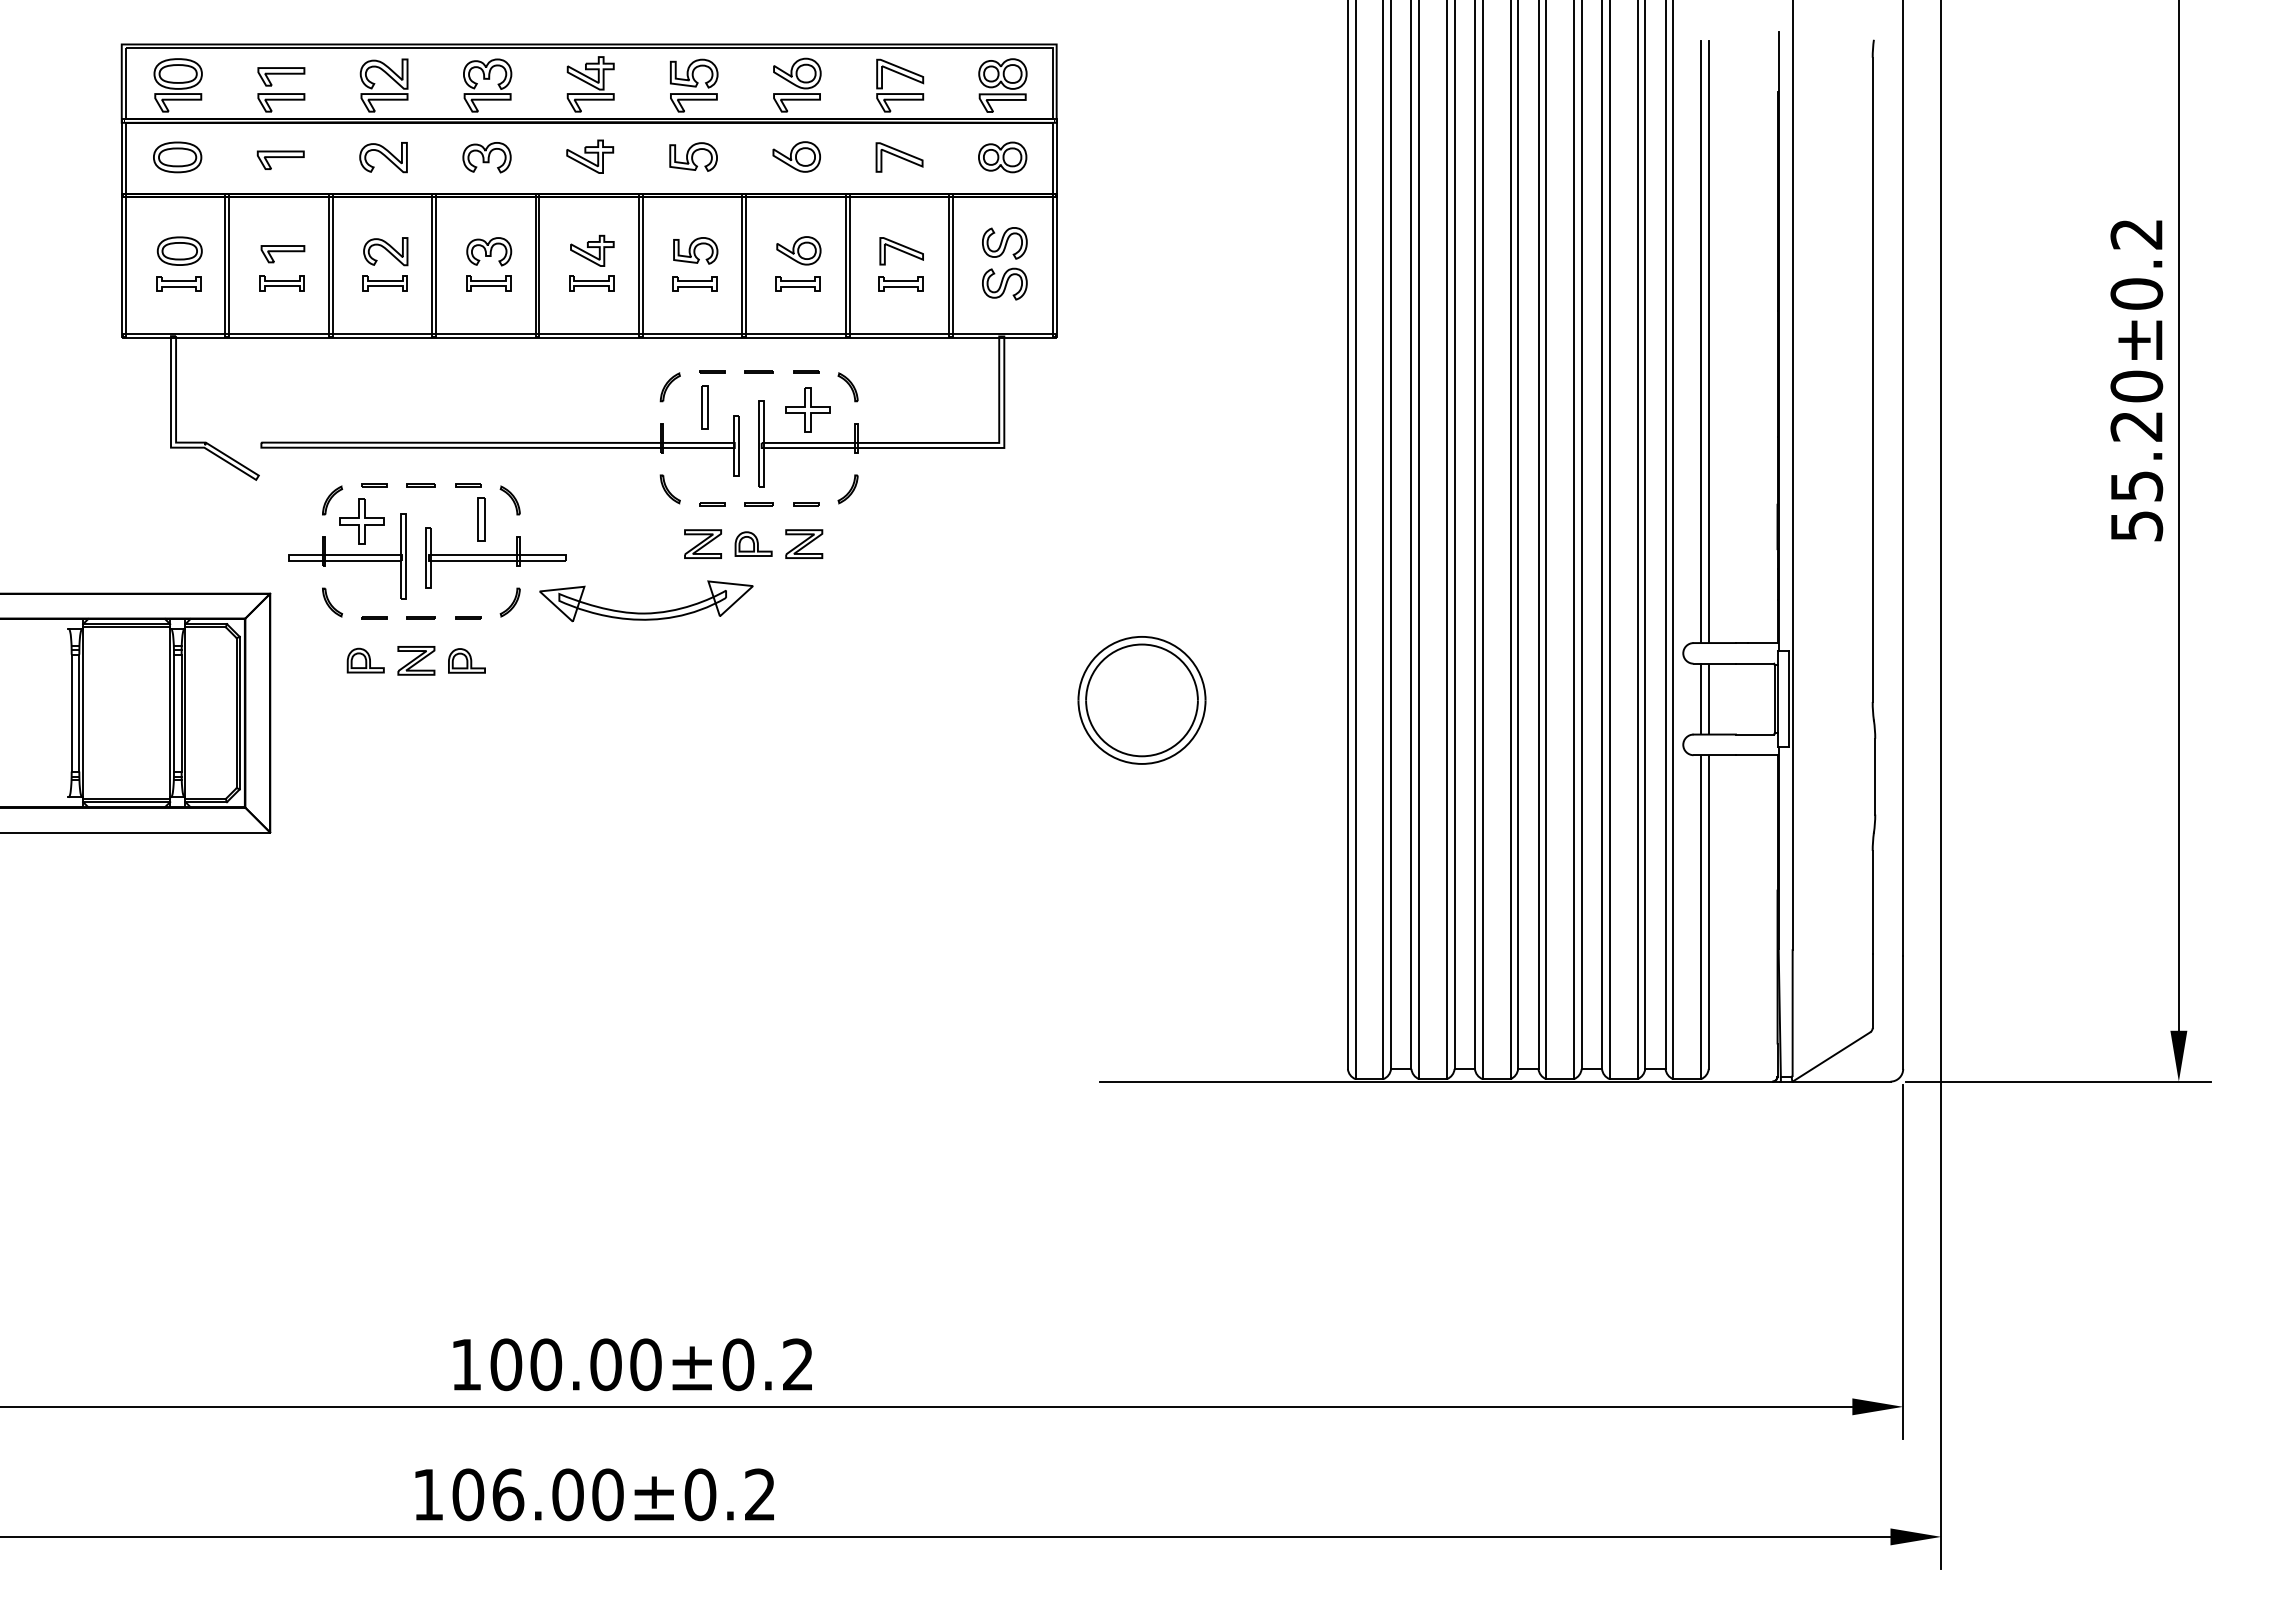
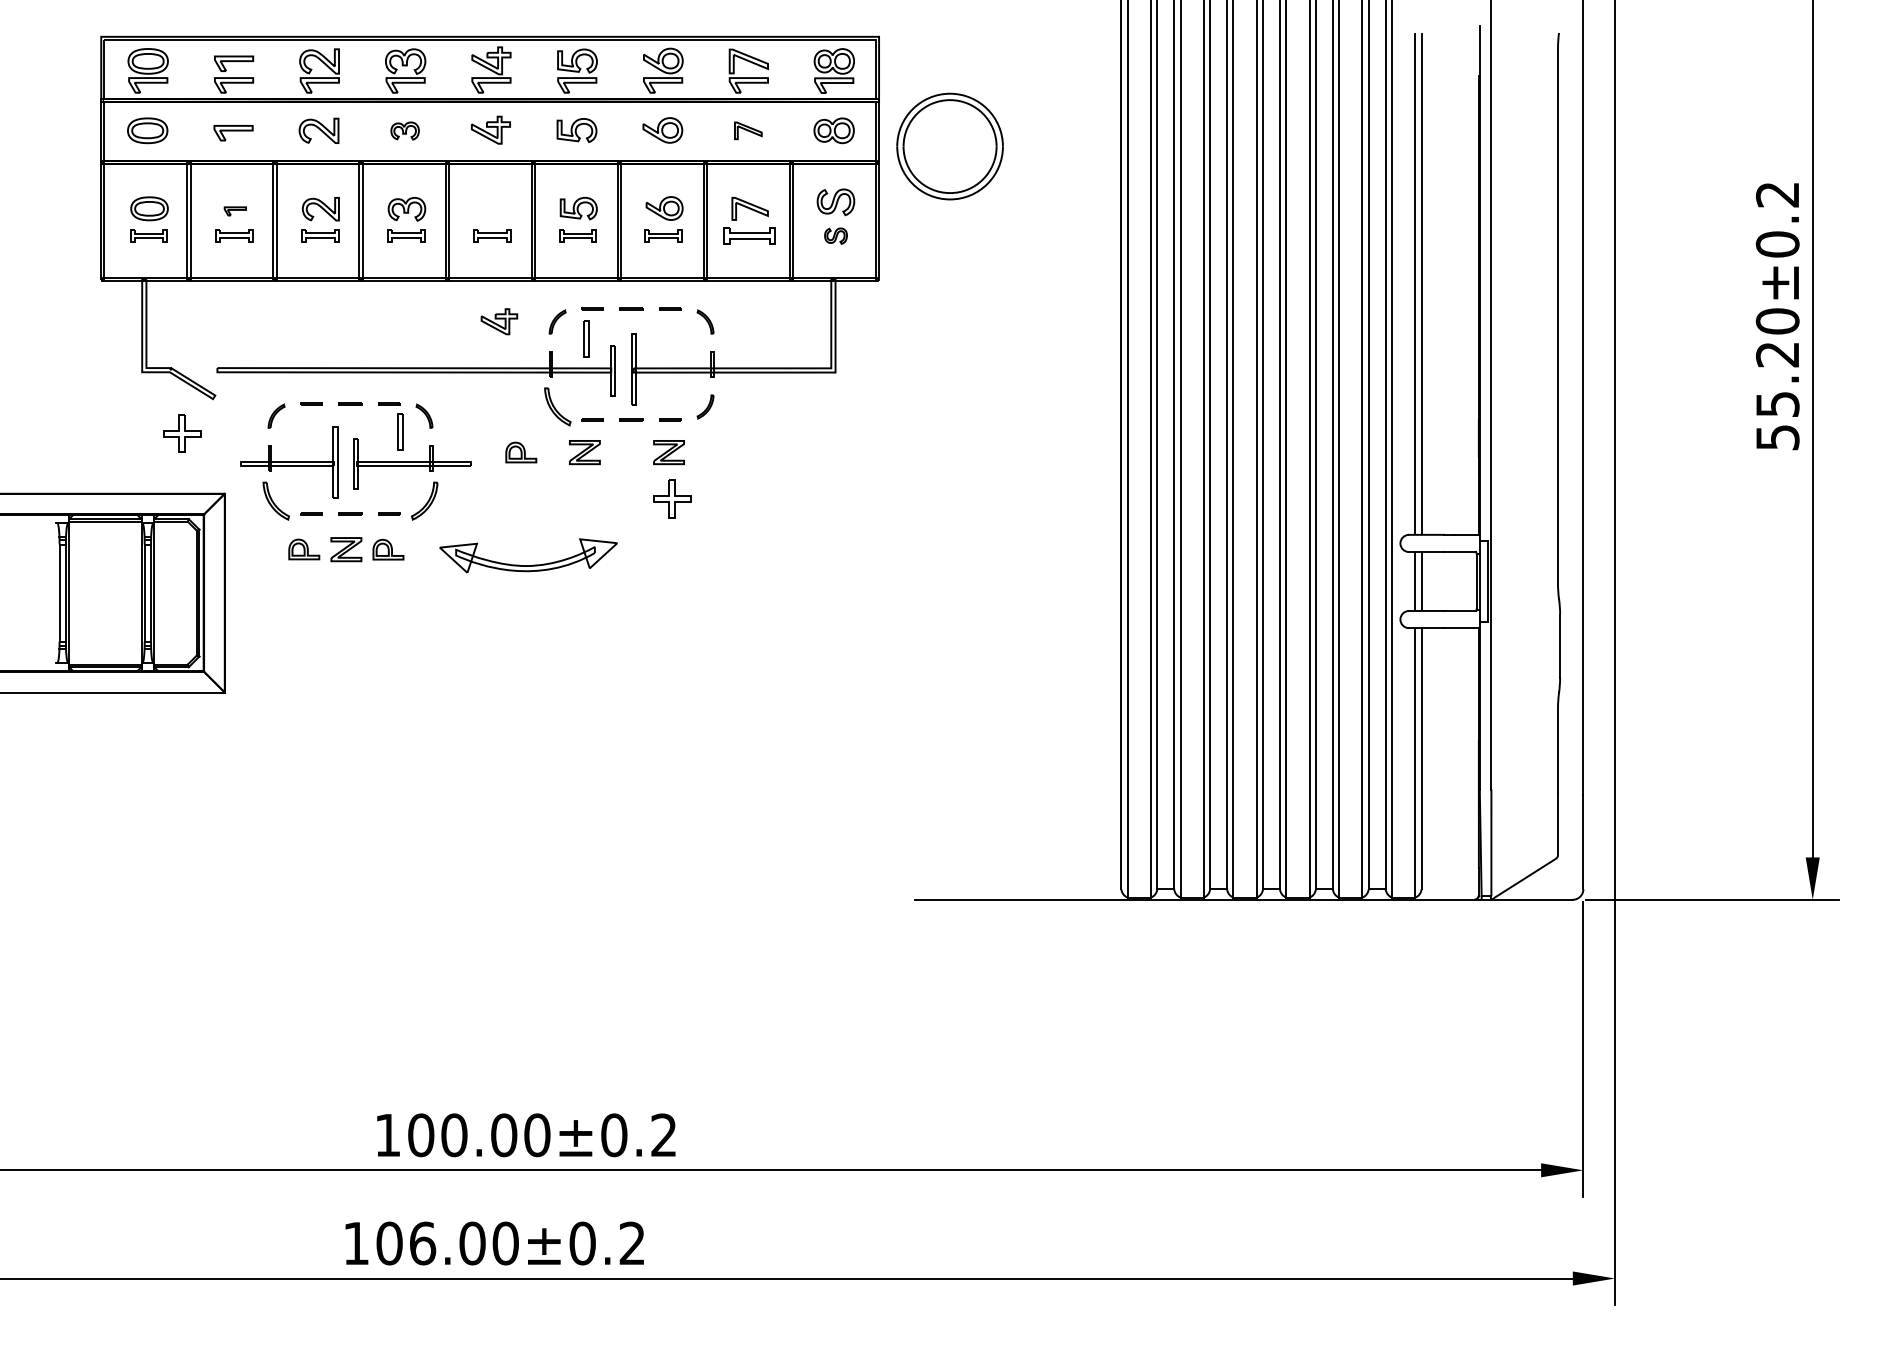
part: (486, 157) -> (404, 130), size x0.7
part: (899, 157) -> (748, 130), size x0.7
part: (592, 250) -> (499, 321), moved
part: (282, 254) -> (234, 211), size x0.6
part: (900, 283) -> (749, 235), size x1.4
part: (1004, 283) -> (835, 235), size x0.6
part: (807, 409) -> (671, 498), moved
part: (669, 489) -> (556, 407), size x1.6
part: (361, 521) -> (181, 433), moved
part: (753, 543) -> (521, 452), moved
part: (332, 602) -> (276, 501), size x1.6
part: (509, 602) -> (423, 501), size x1.6
part: (646, 612) -> (528, 565), moved
part: (1141, 700) -> (949, 146), moved

